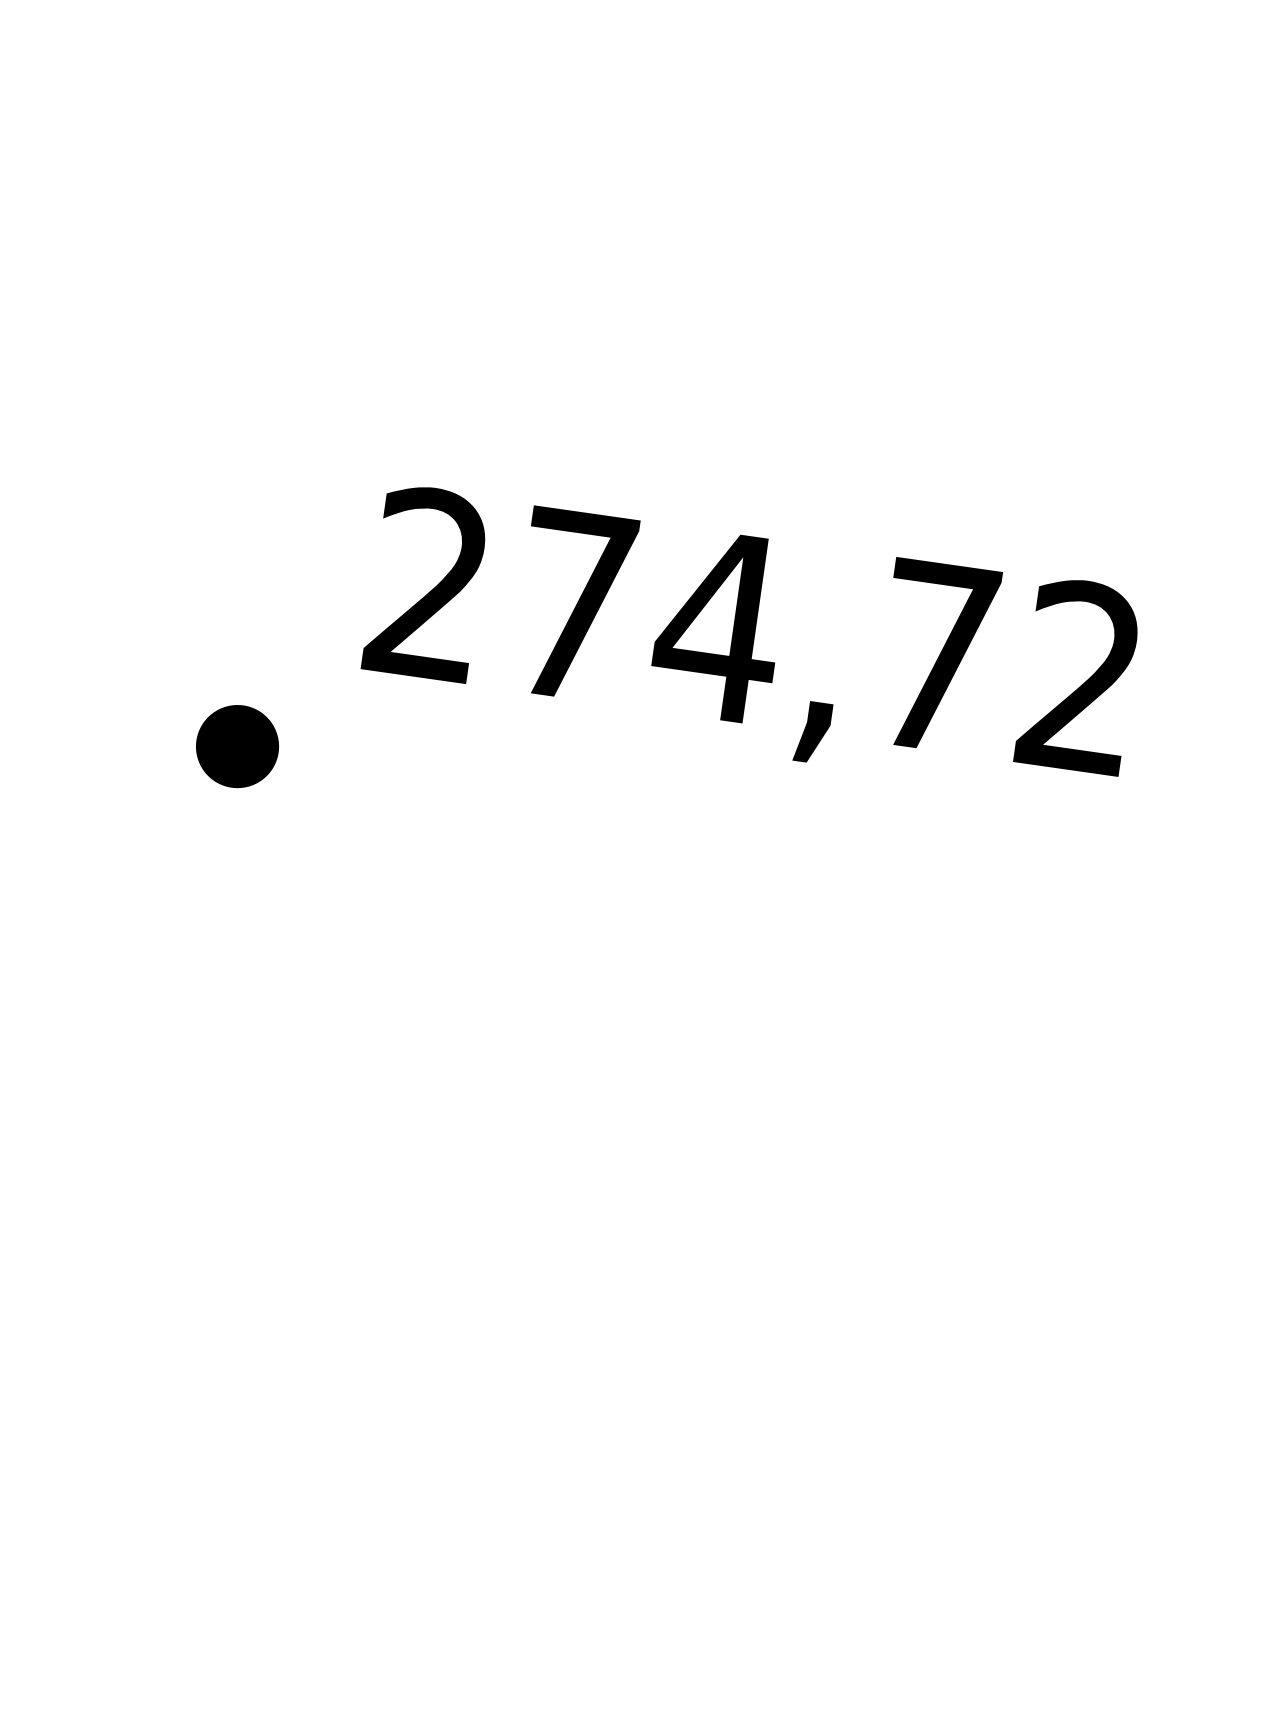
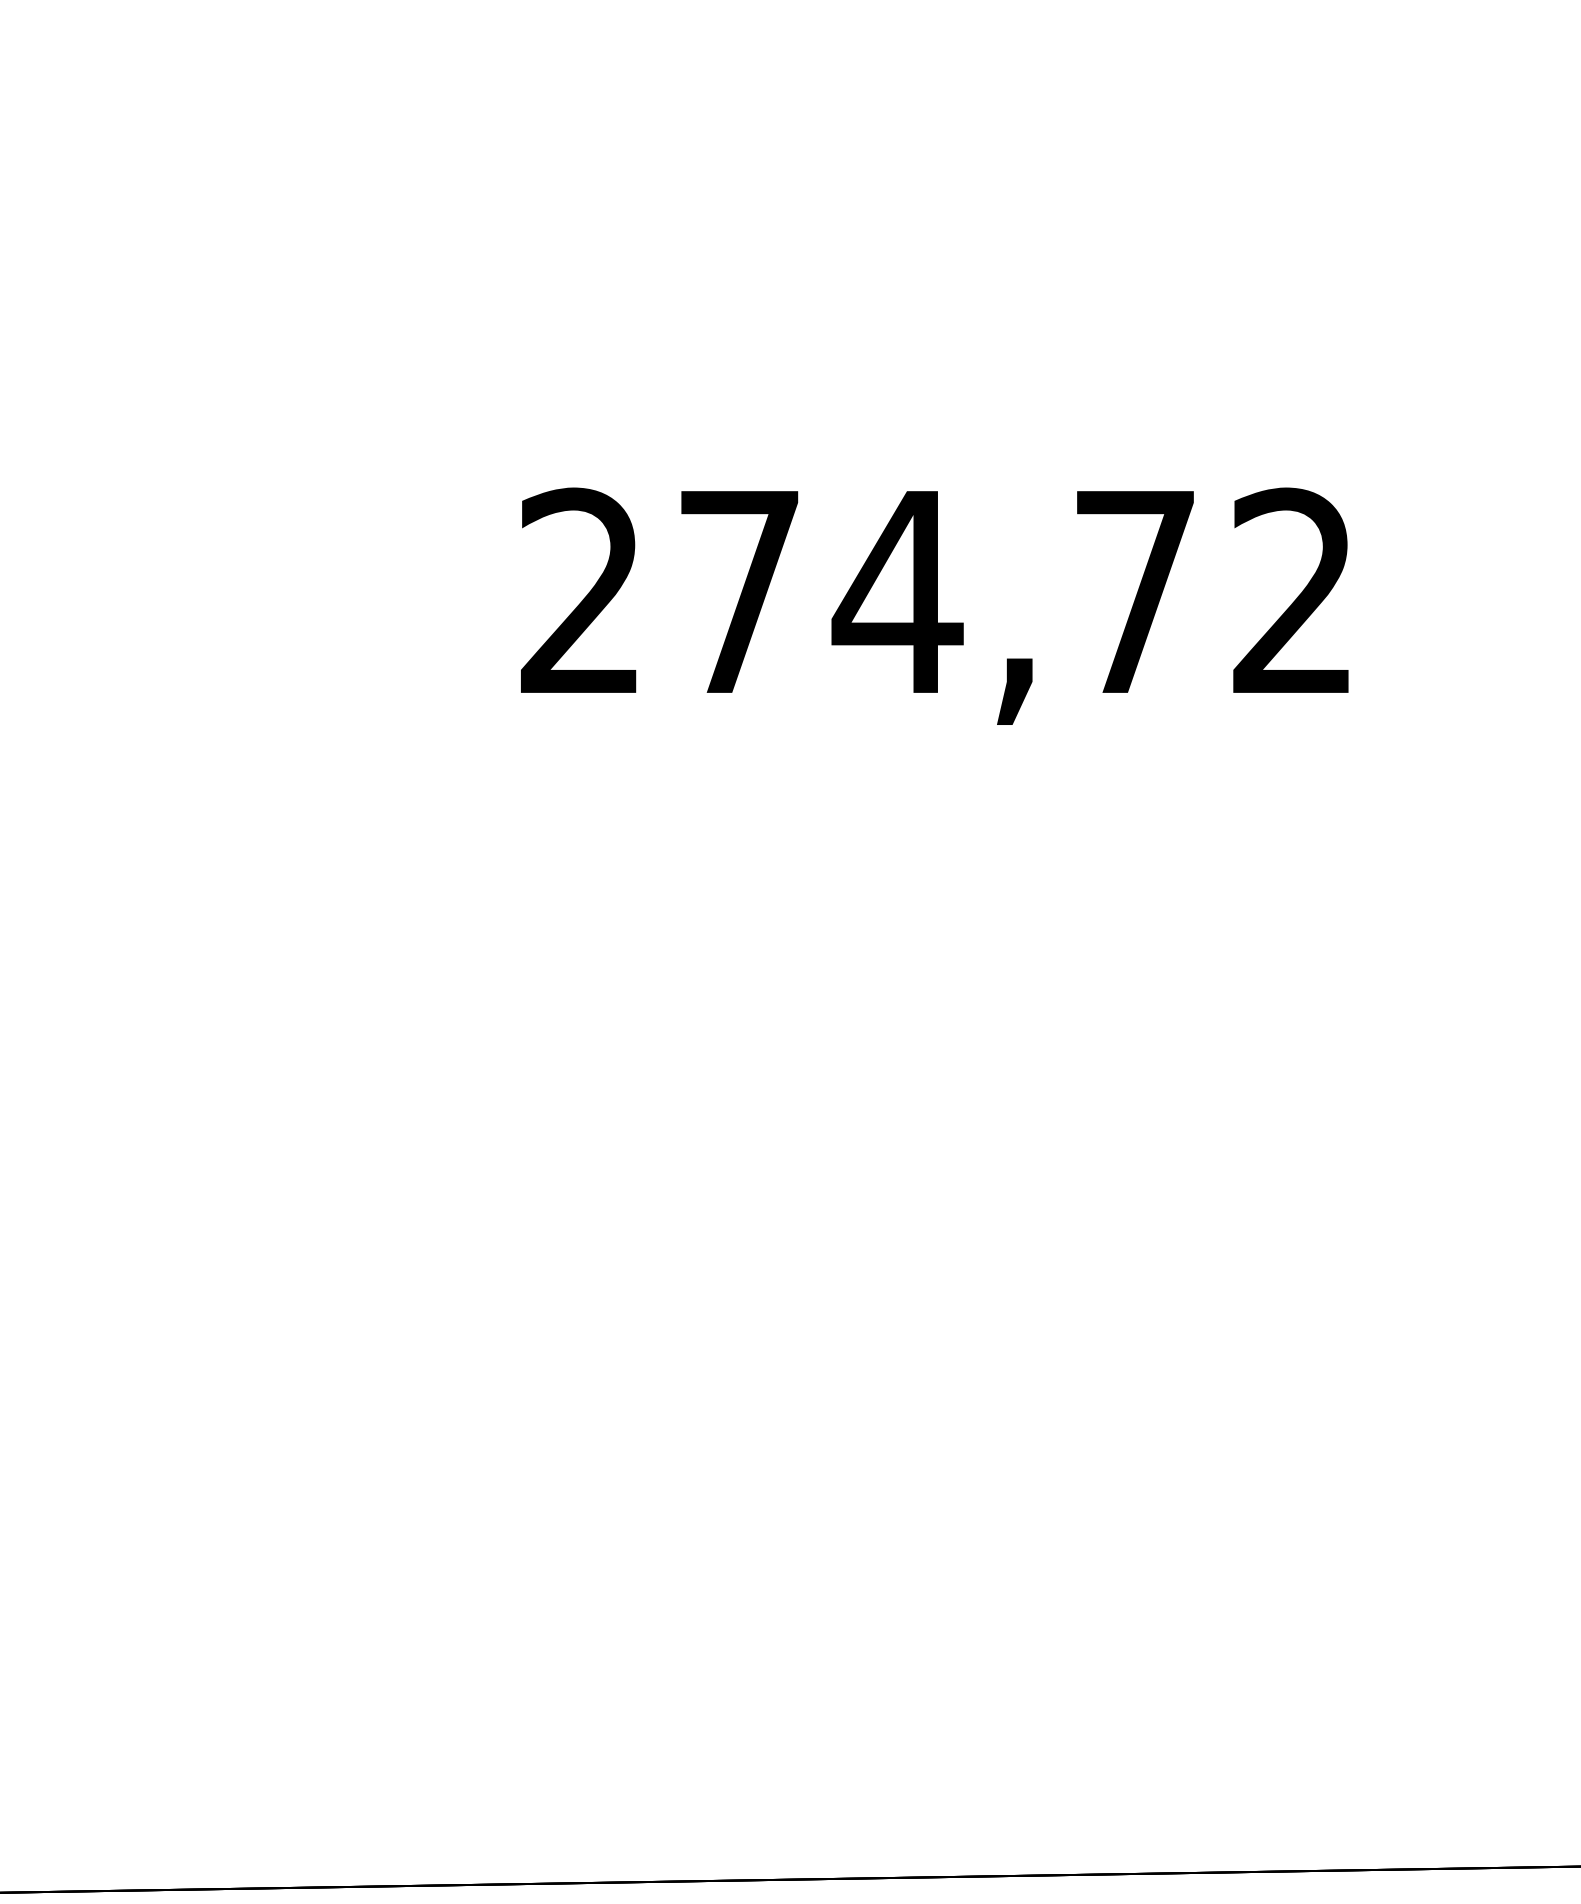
part: (237, 746) -> (400, 794), removed

